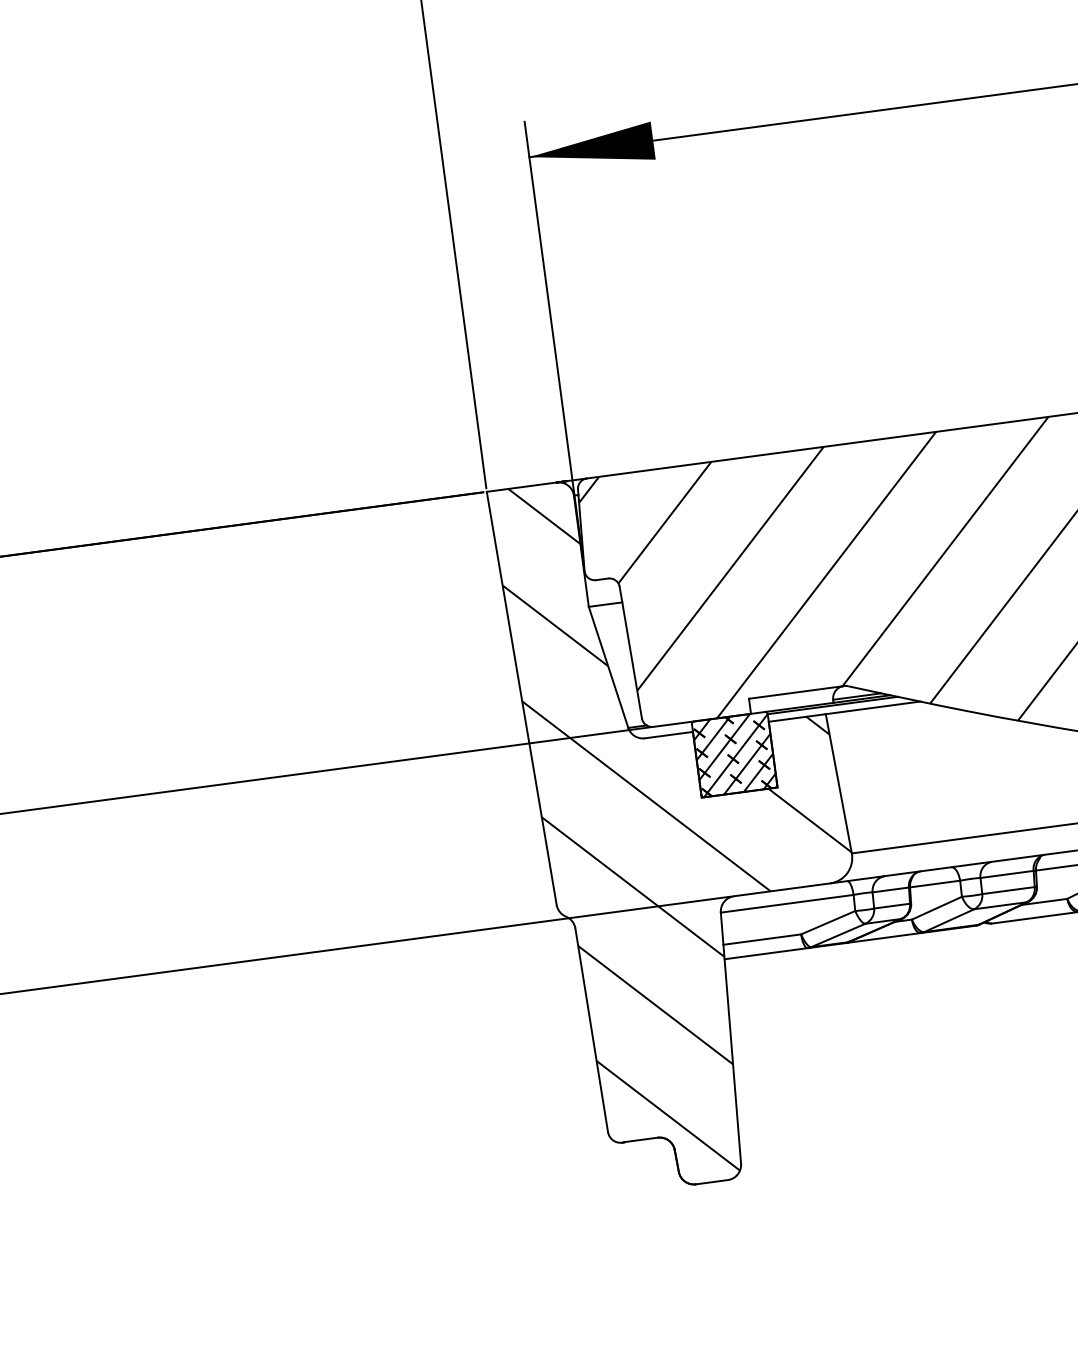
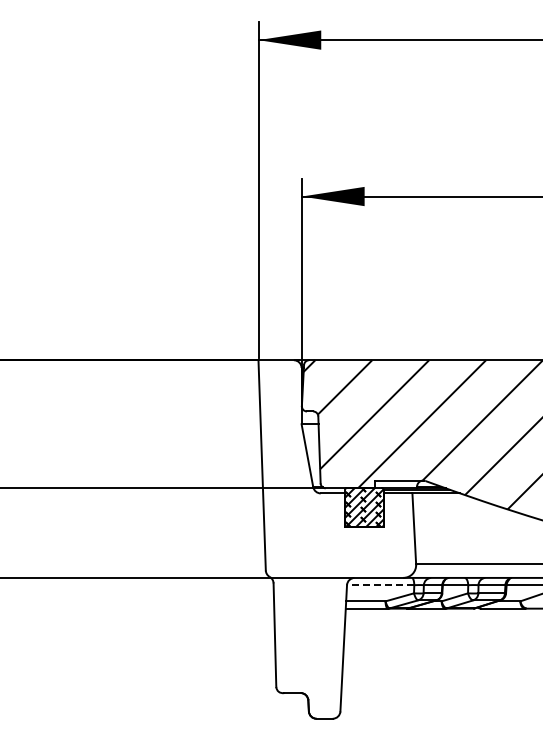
hatch: (691, 820) -> (338, 537), removed
line: (787, 904) -> (380, 585), solid -> dashed

